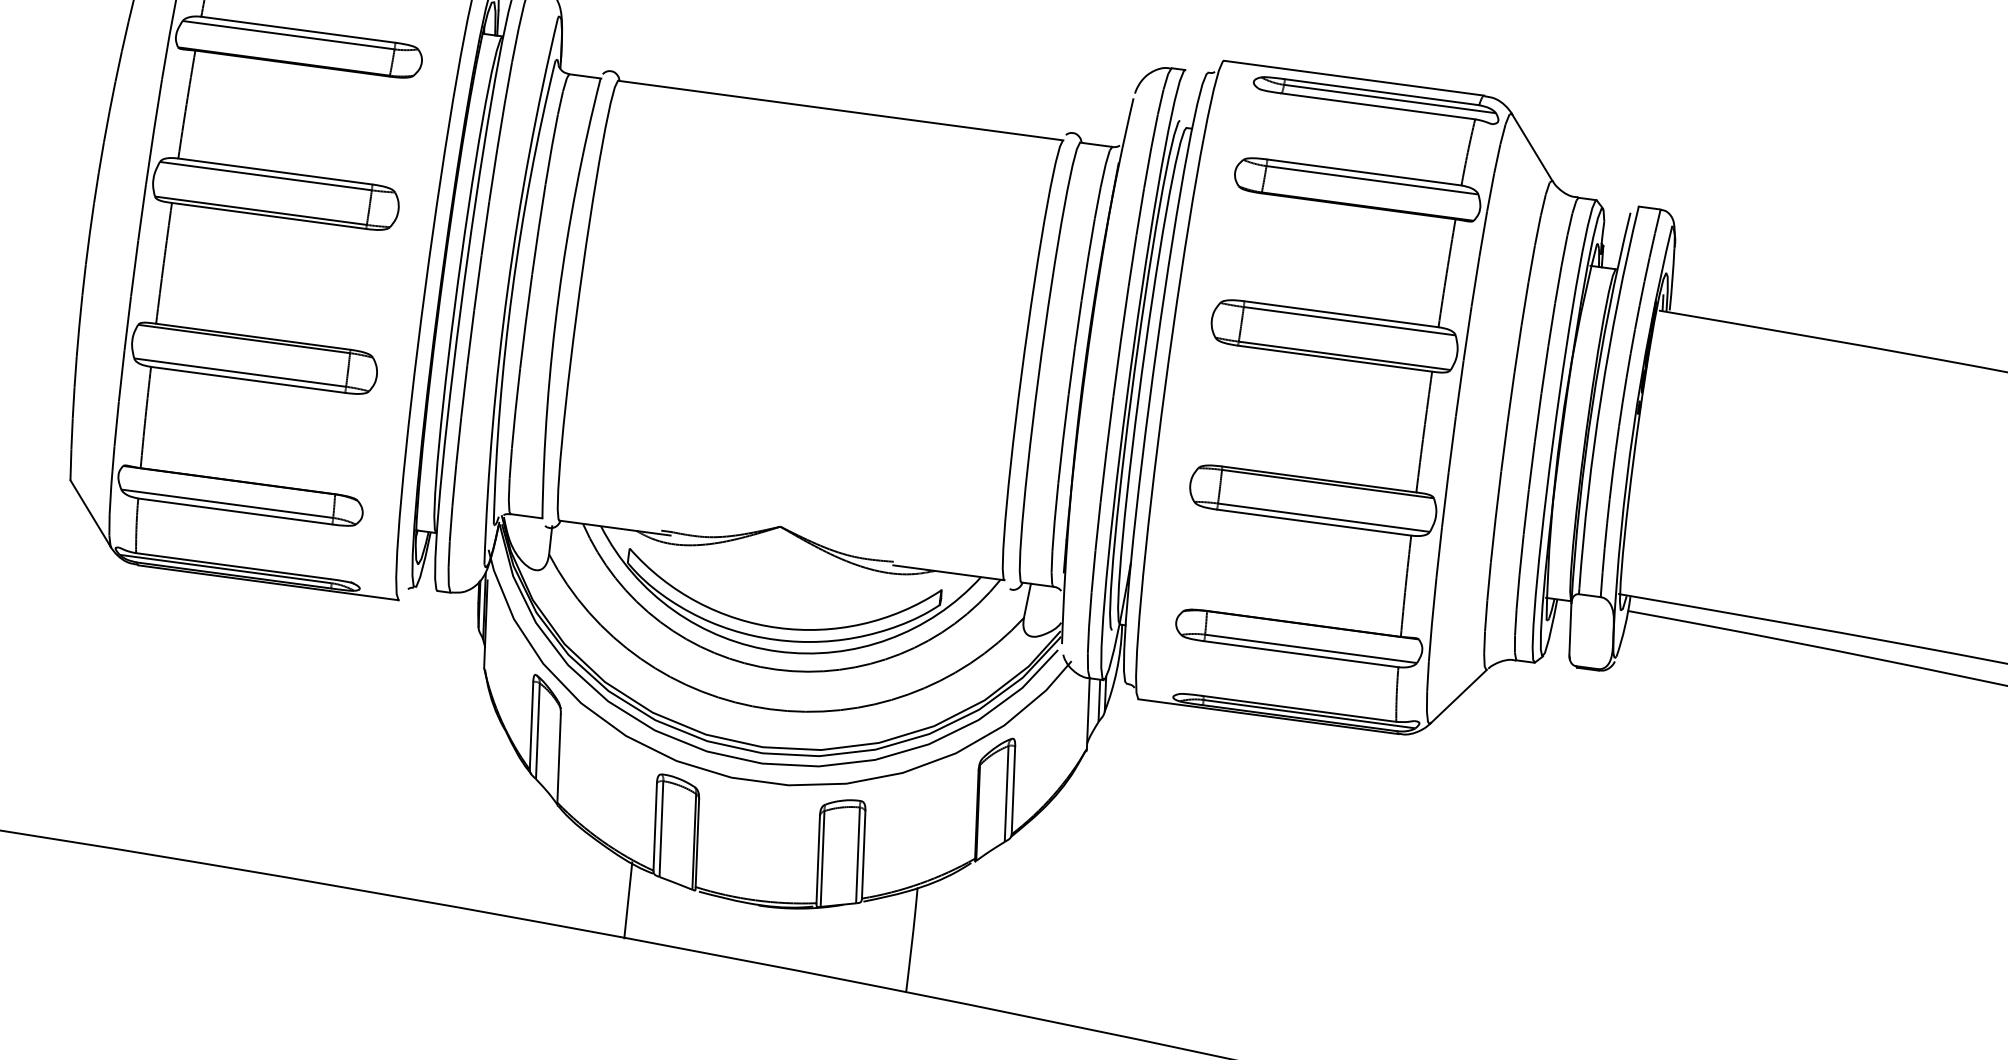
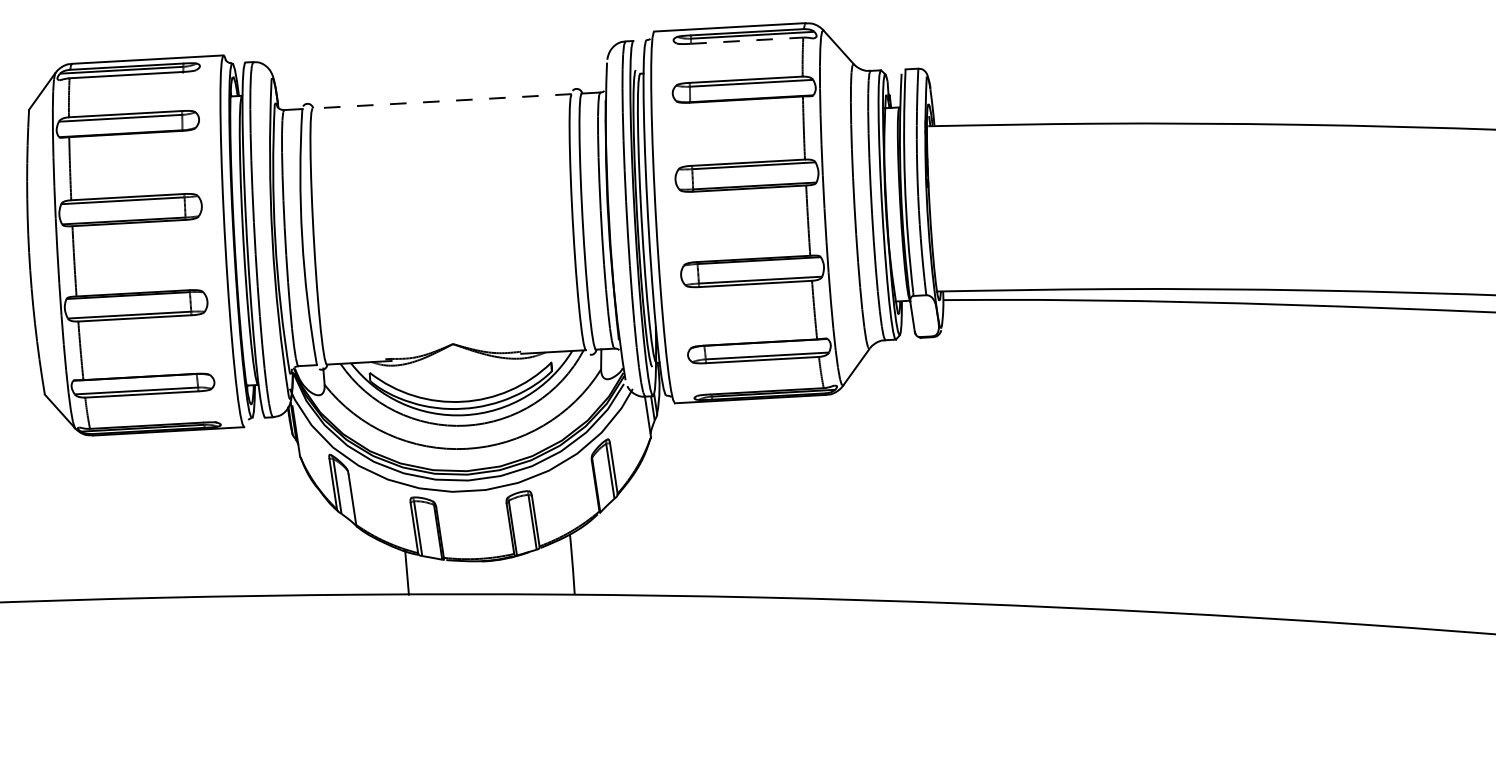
line: (1377, 105) -> (746, 40), solid -> dashed
line: (841, 111) -> (442, 101), solid -> dashed

